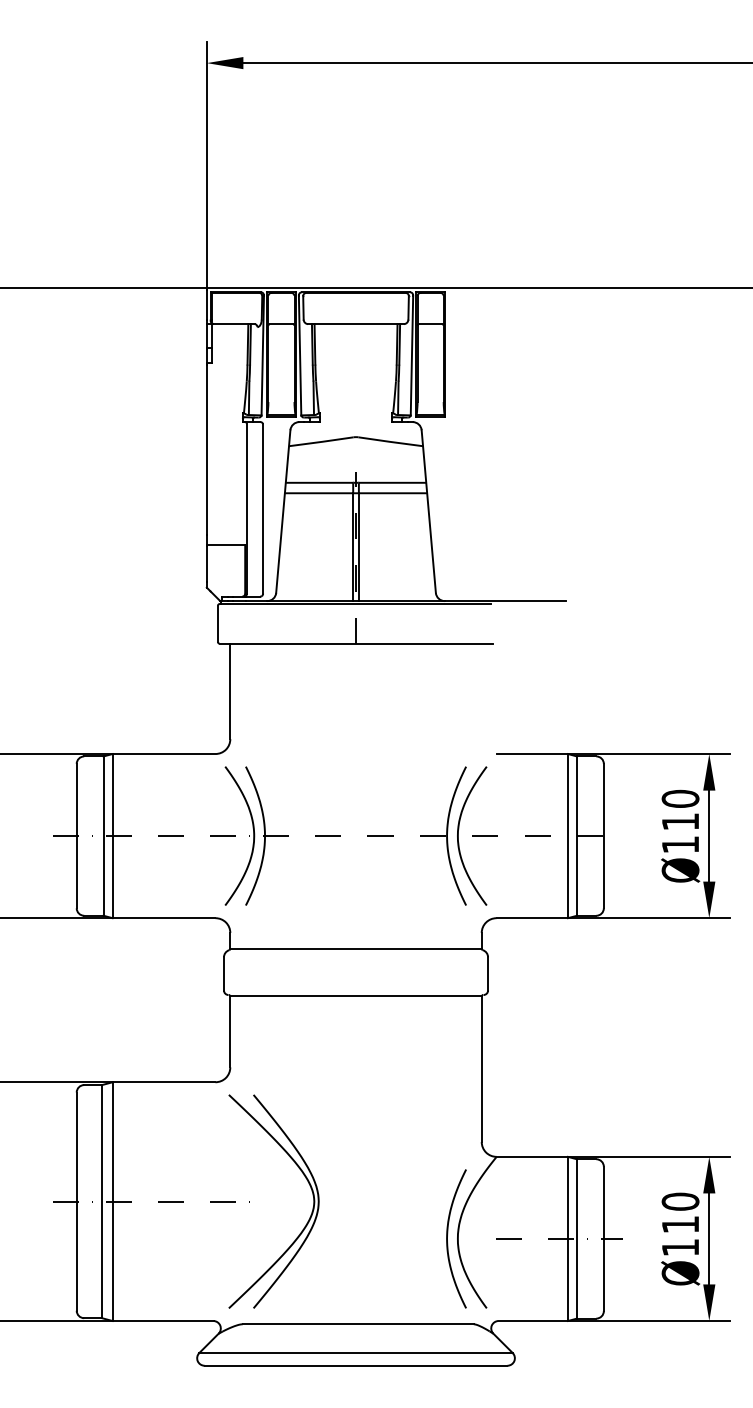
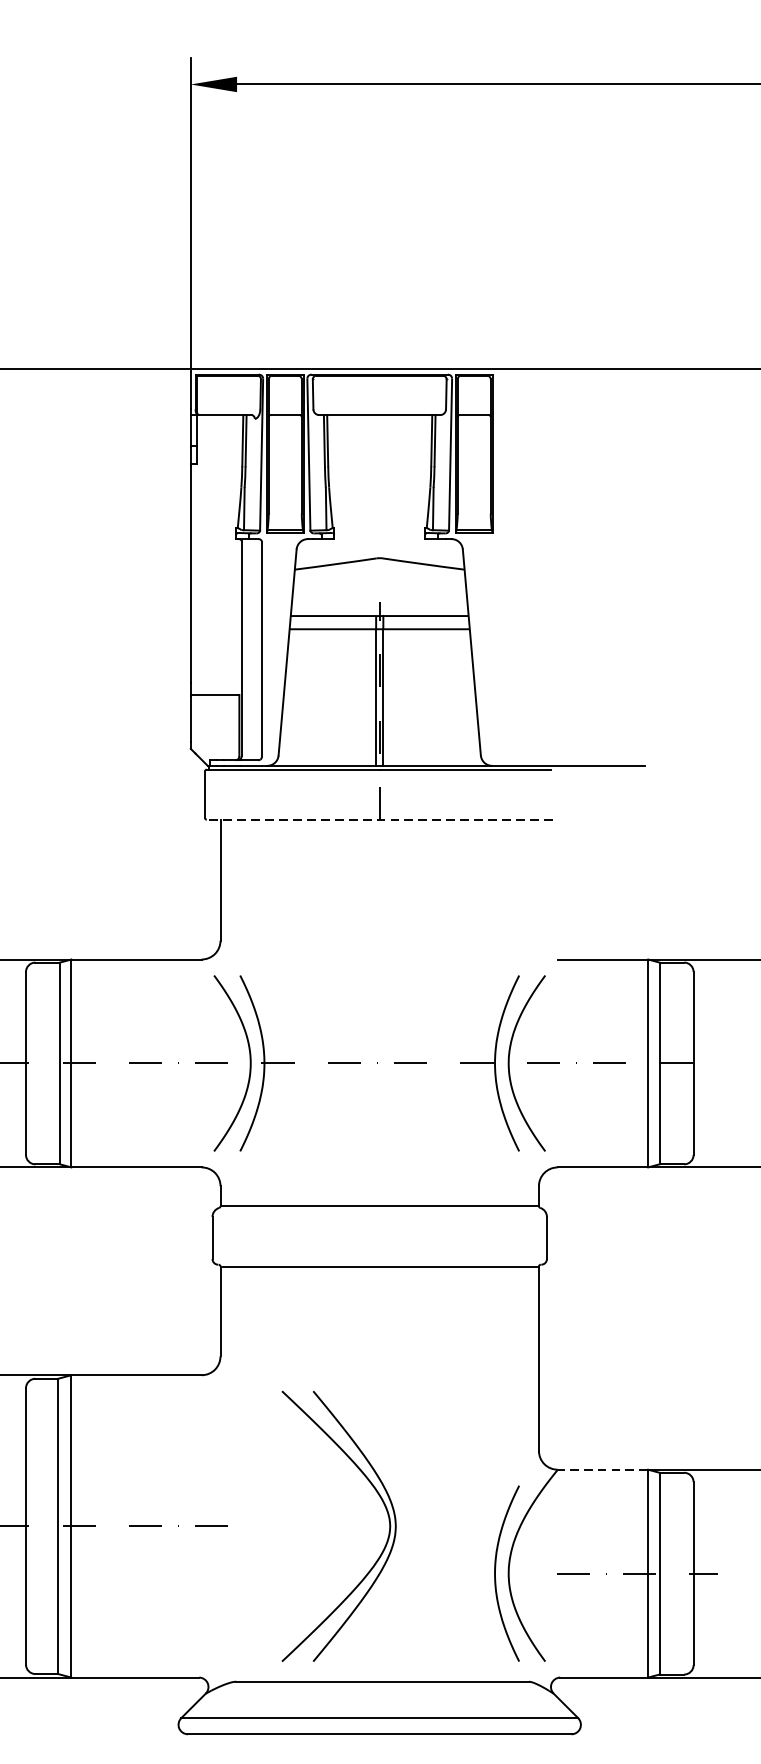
line: (356, 643) -> (380, 819), solid -> dashed
line: (532, 1156) -> (603, 1469), solid -> dashed
part: (310, 1188) -> (385, 1509), moved

